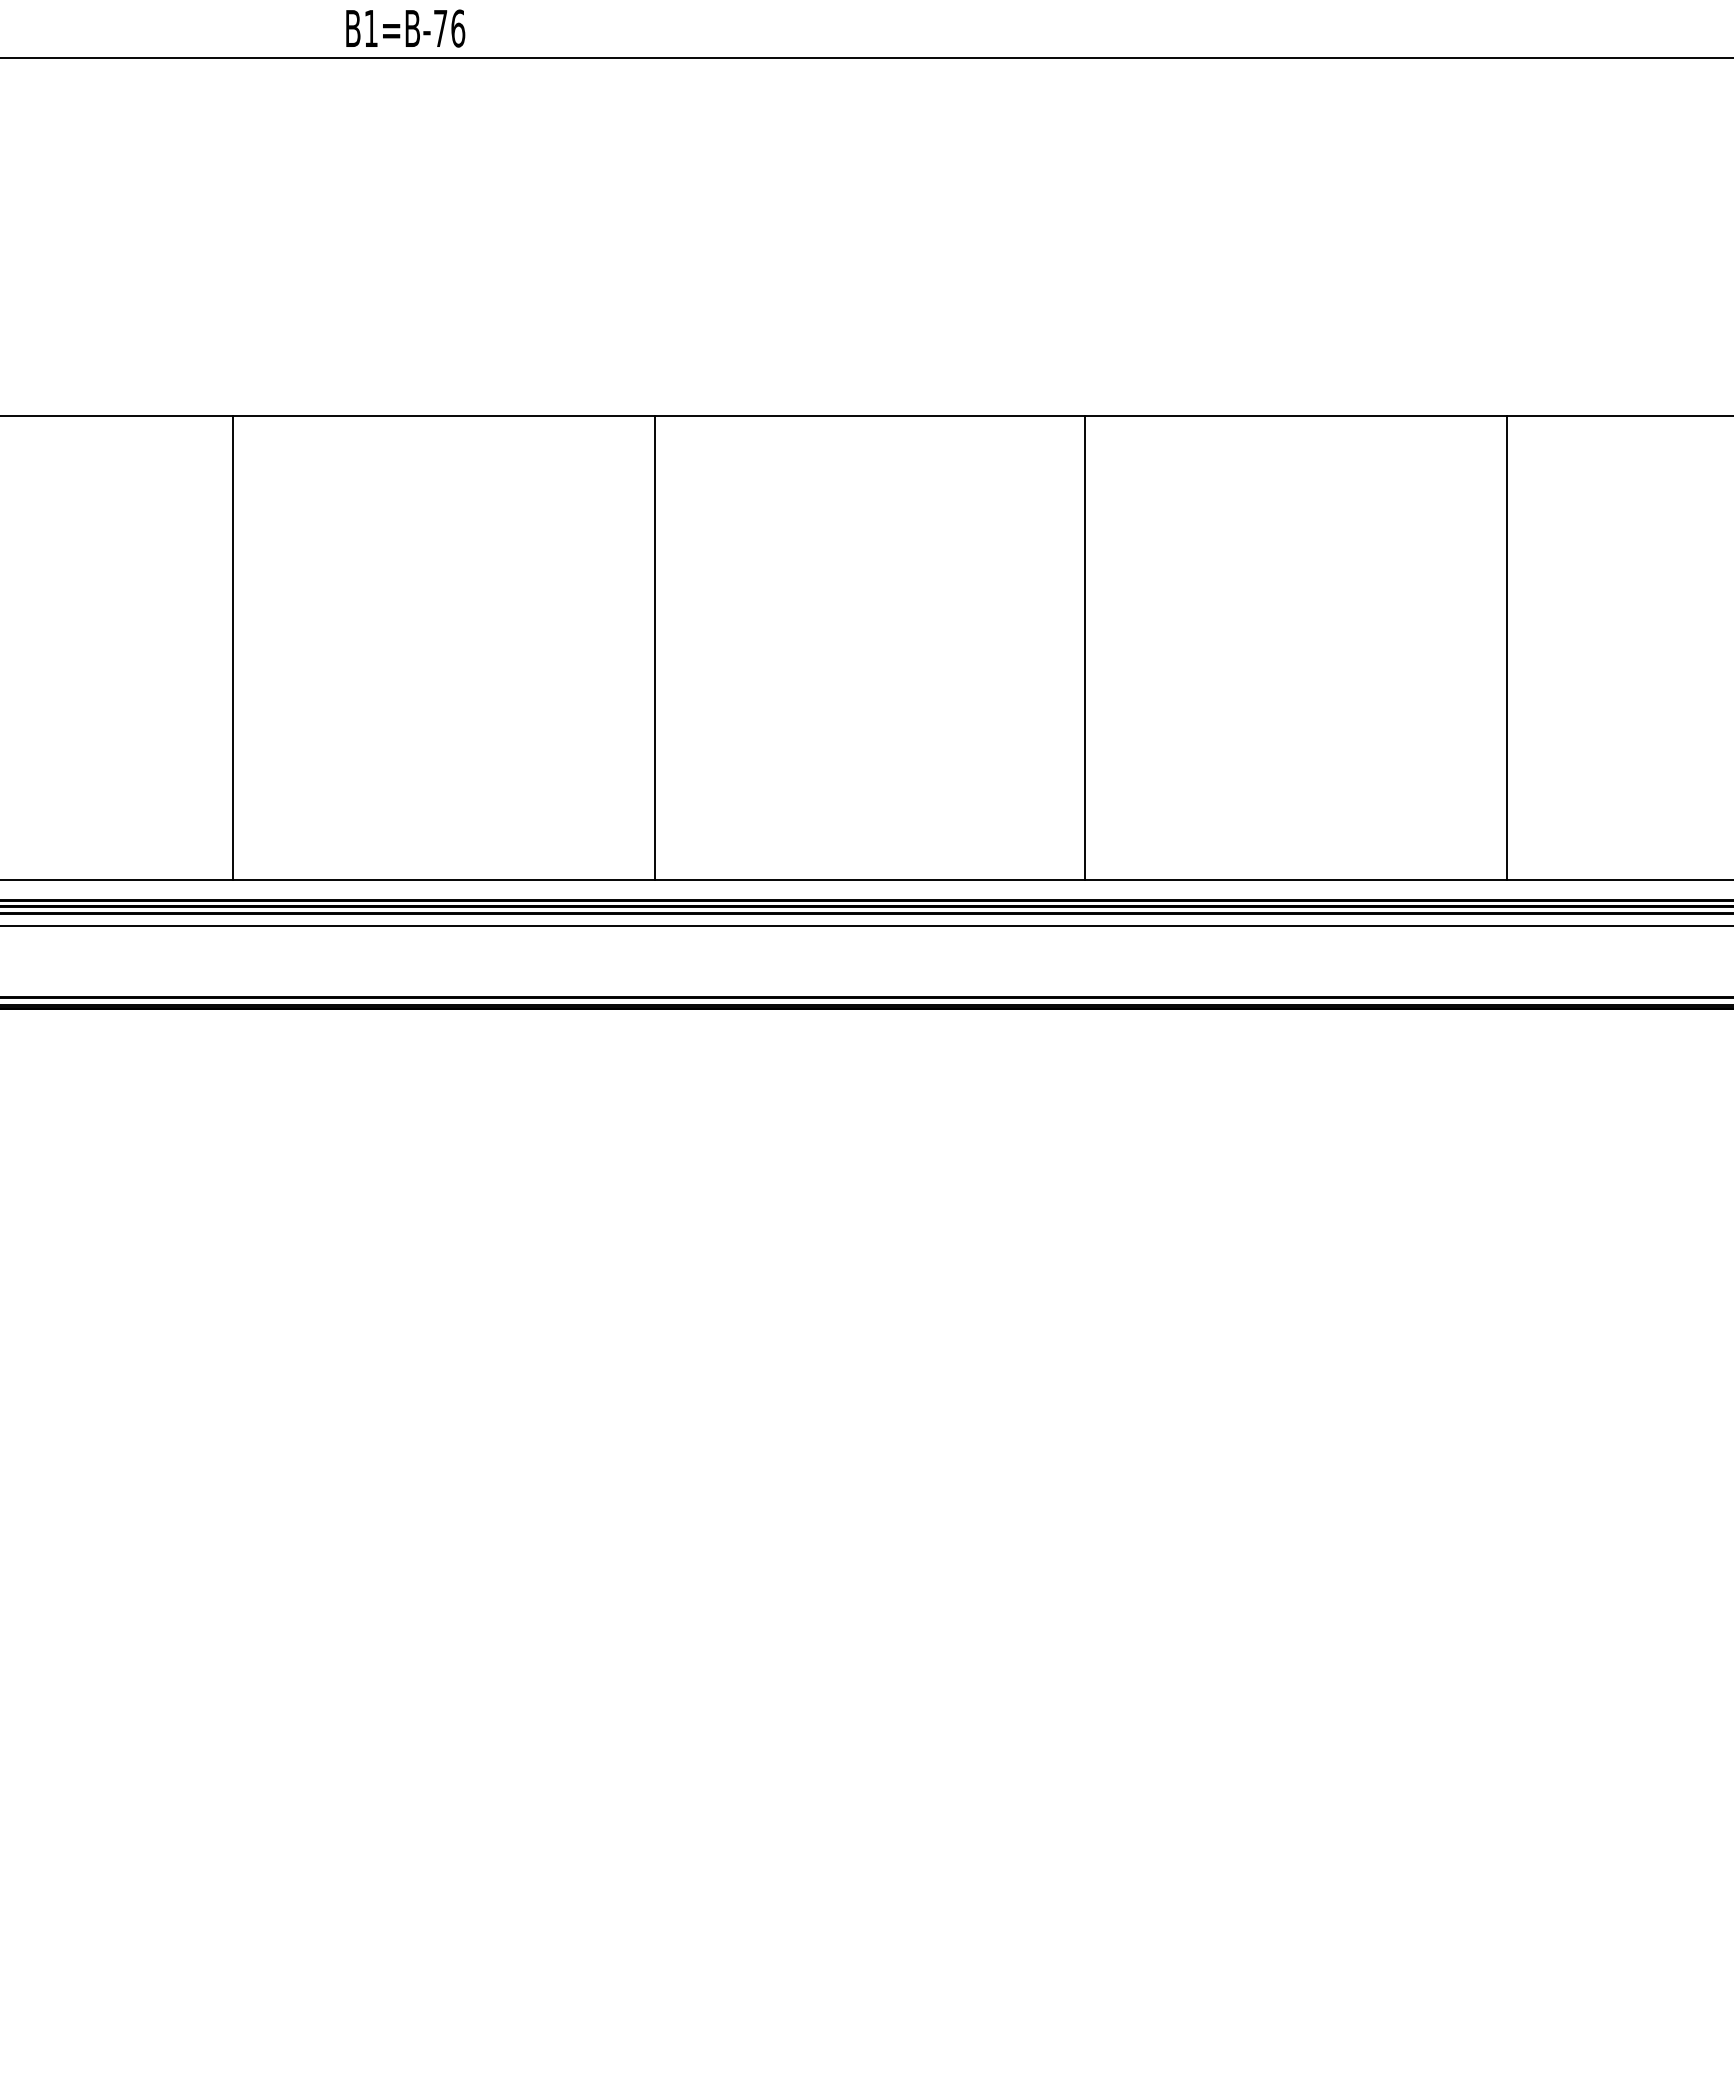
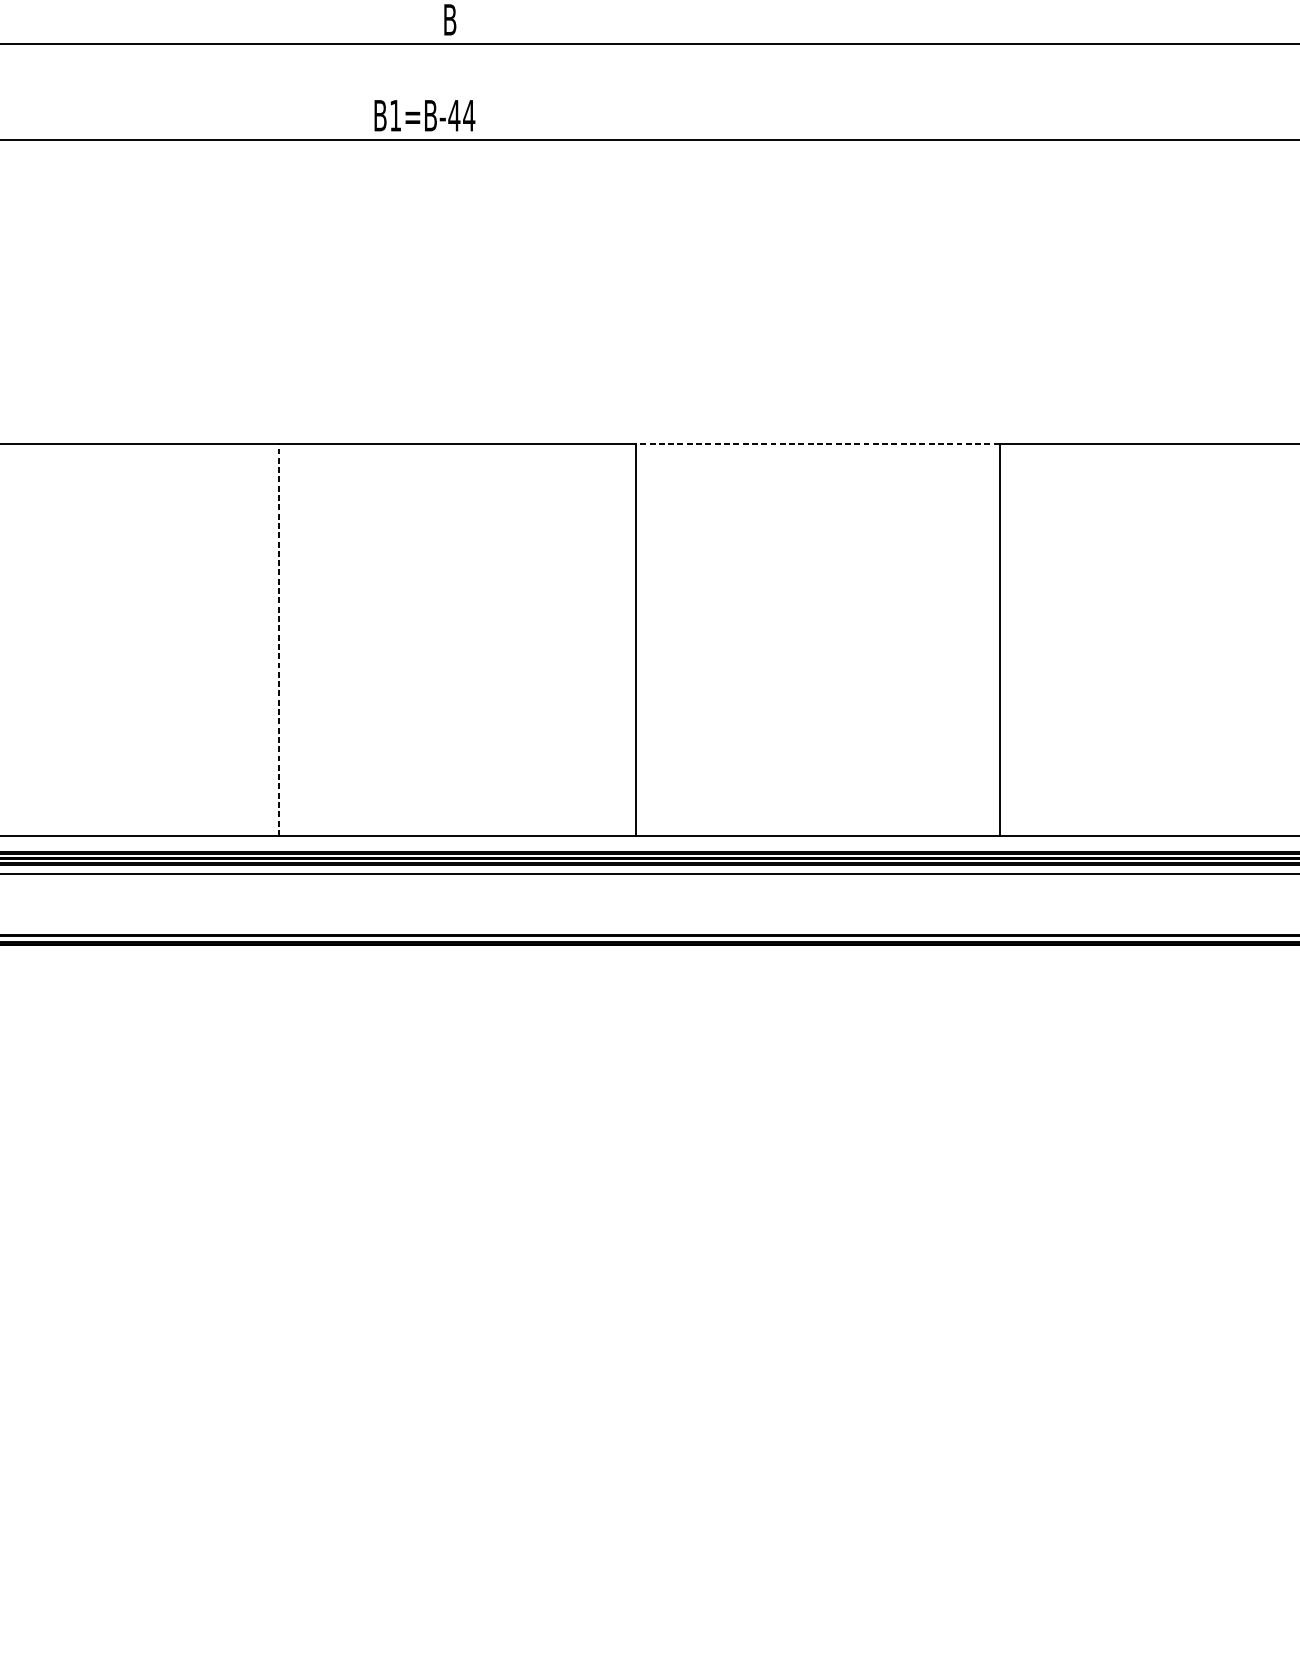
text: (449, 28) -> (461, 115), B1=B-76 -> B1=B-44
line: (869, 416) -> (817, 443), solid -> dashed
line: (233, 648) -> (279, 639), solid -> dashed

